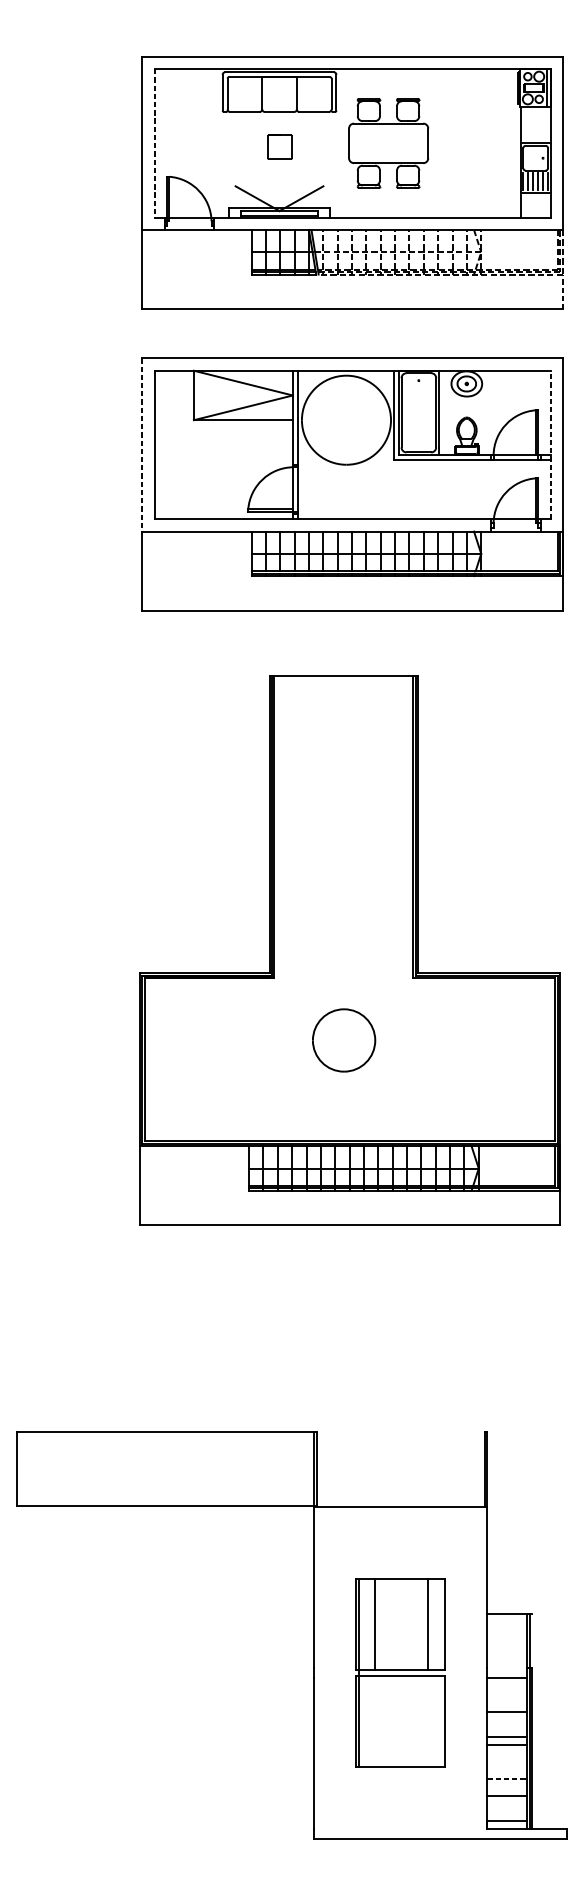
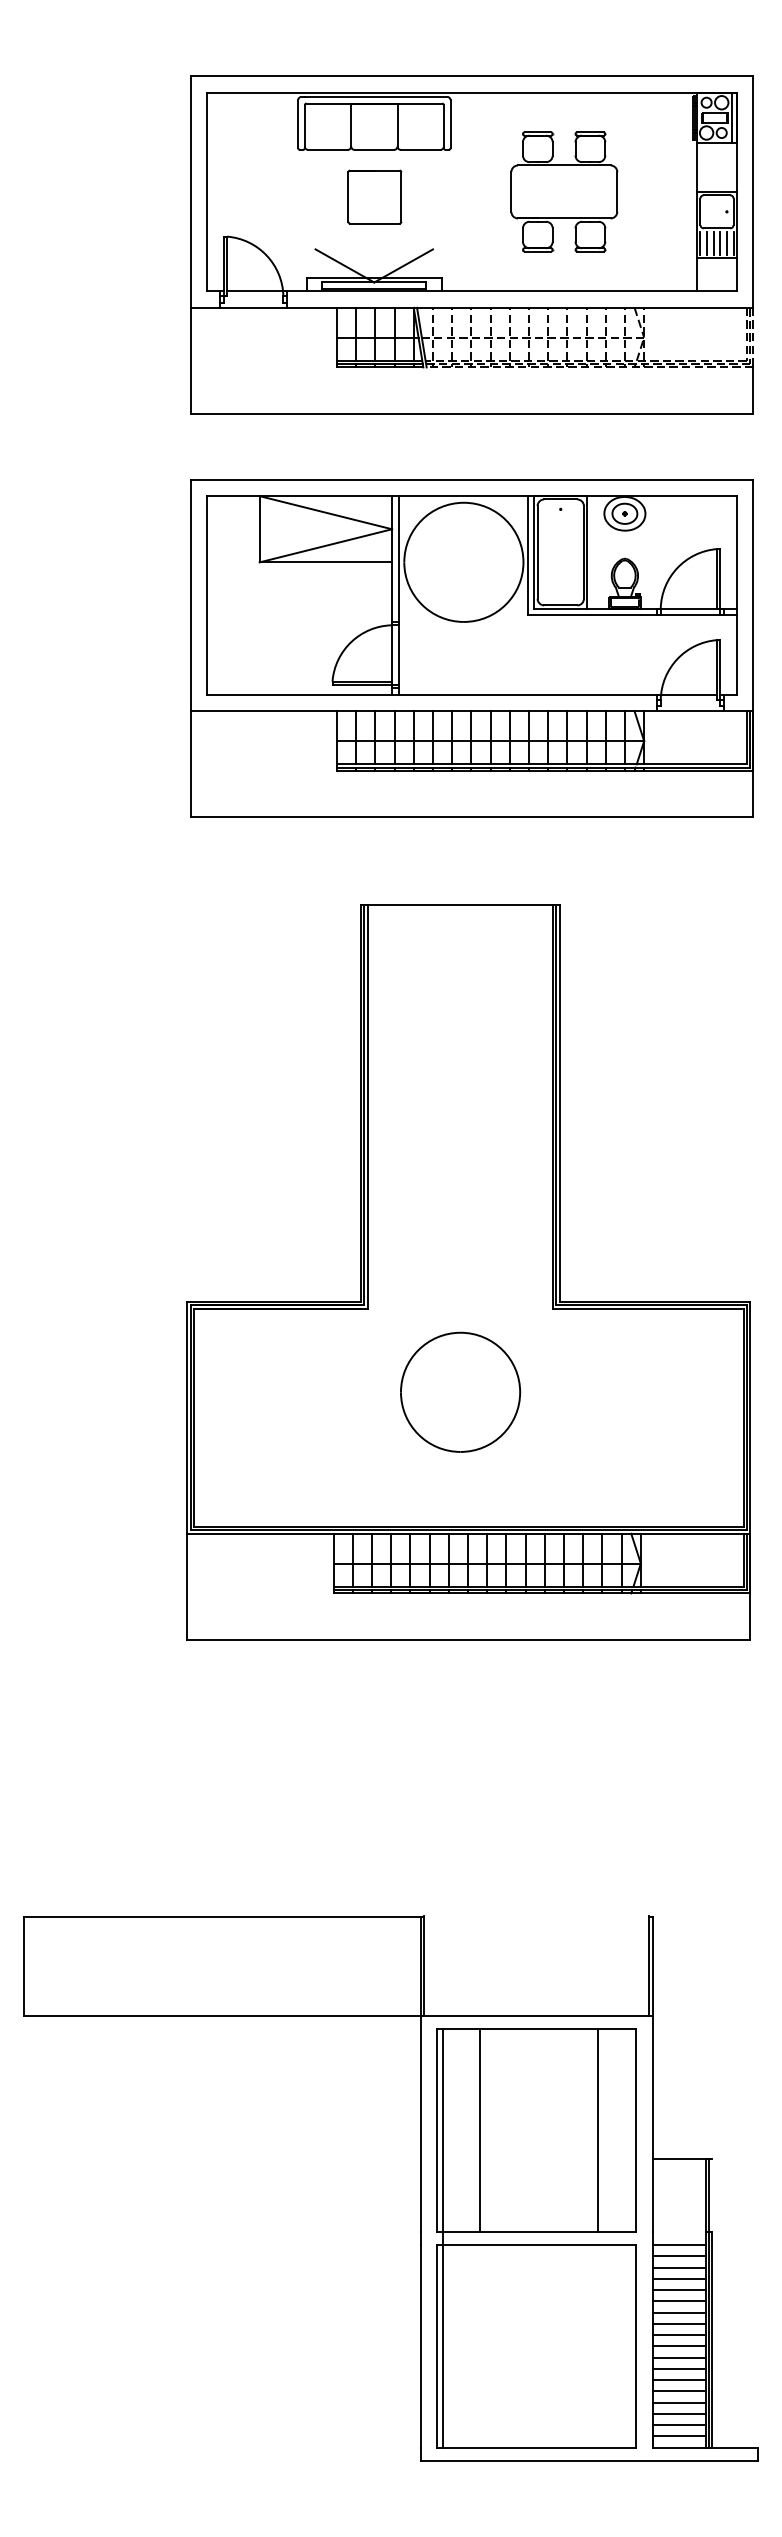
line: (154, 143) -> (207, 192), dashed -> solid
part: (388, 143) -> (564, 191), moved
part: (279, 146) -> (374, 196), size x1.67
line: (562, 291) -> (753, 390), dashed -> solid
line: (142, 444) -> (190, 595), dashed -> solid
line: (550, 444) -> (736, 594), dashed -> solid
part: (343, 1039) -> (460, 1391), size x1.43
part: (400, 1672) -> (536, 2238), size x1.67
line: (506, 1686) -> (678, 2256), added
line: (506, 1694) -> (678, 2267), added
line: (506, 1702) -> (678, 2278), added
line: (506, 1720) -> (678, 2301), added
line: (506, 1728) -> (678, 2312), added
line: (506, 1753) -> (678, 2346), added
line: (506, 1761) -> (678, 2357), added
line: (506, 1770) -> (678, 2368), added
line: (507, 1779) -> (679, 2380), dashed -> solid
line: (506, 1787) -> (678, 2391), added
line: (506, 1803) -> (678, 2413), added
line: (506, 1812) -> (678, 2425), added

